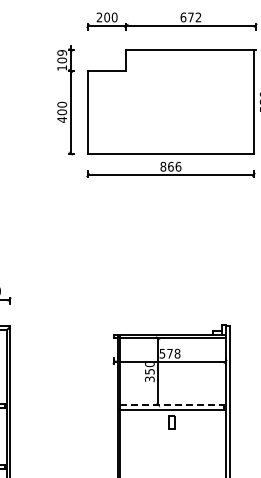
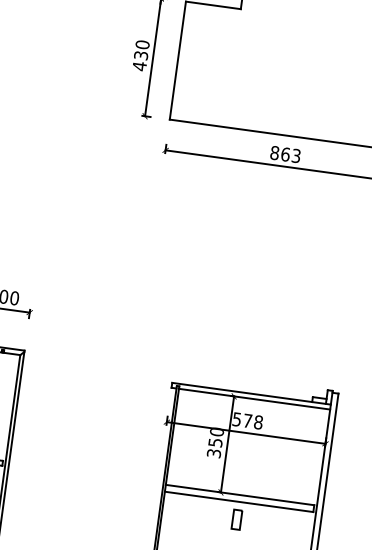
text: (62, 112) -> (141, 55), 400 -> 430
text: (178, 166) -> (296, 155), 866 -> 863
line: (172, 405) -> (241, 495), dashed -> solid

